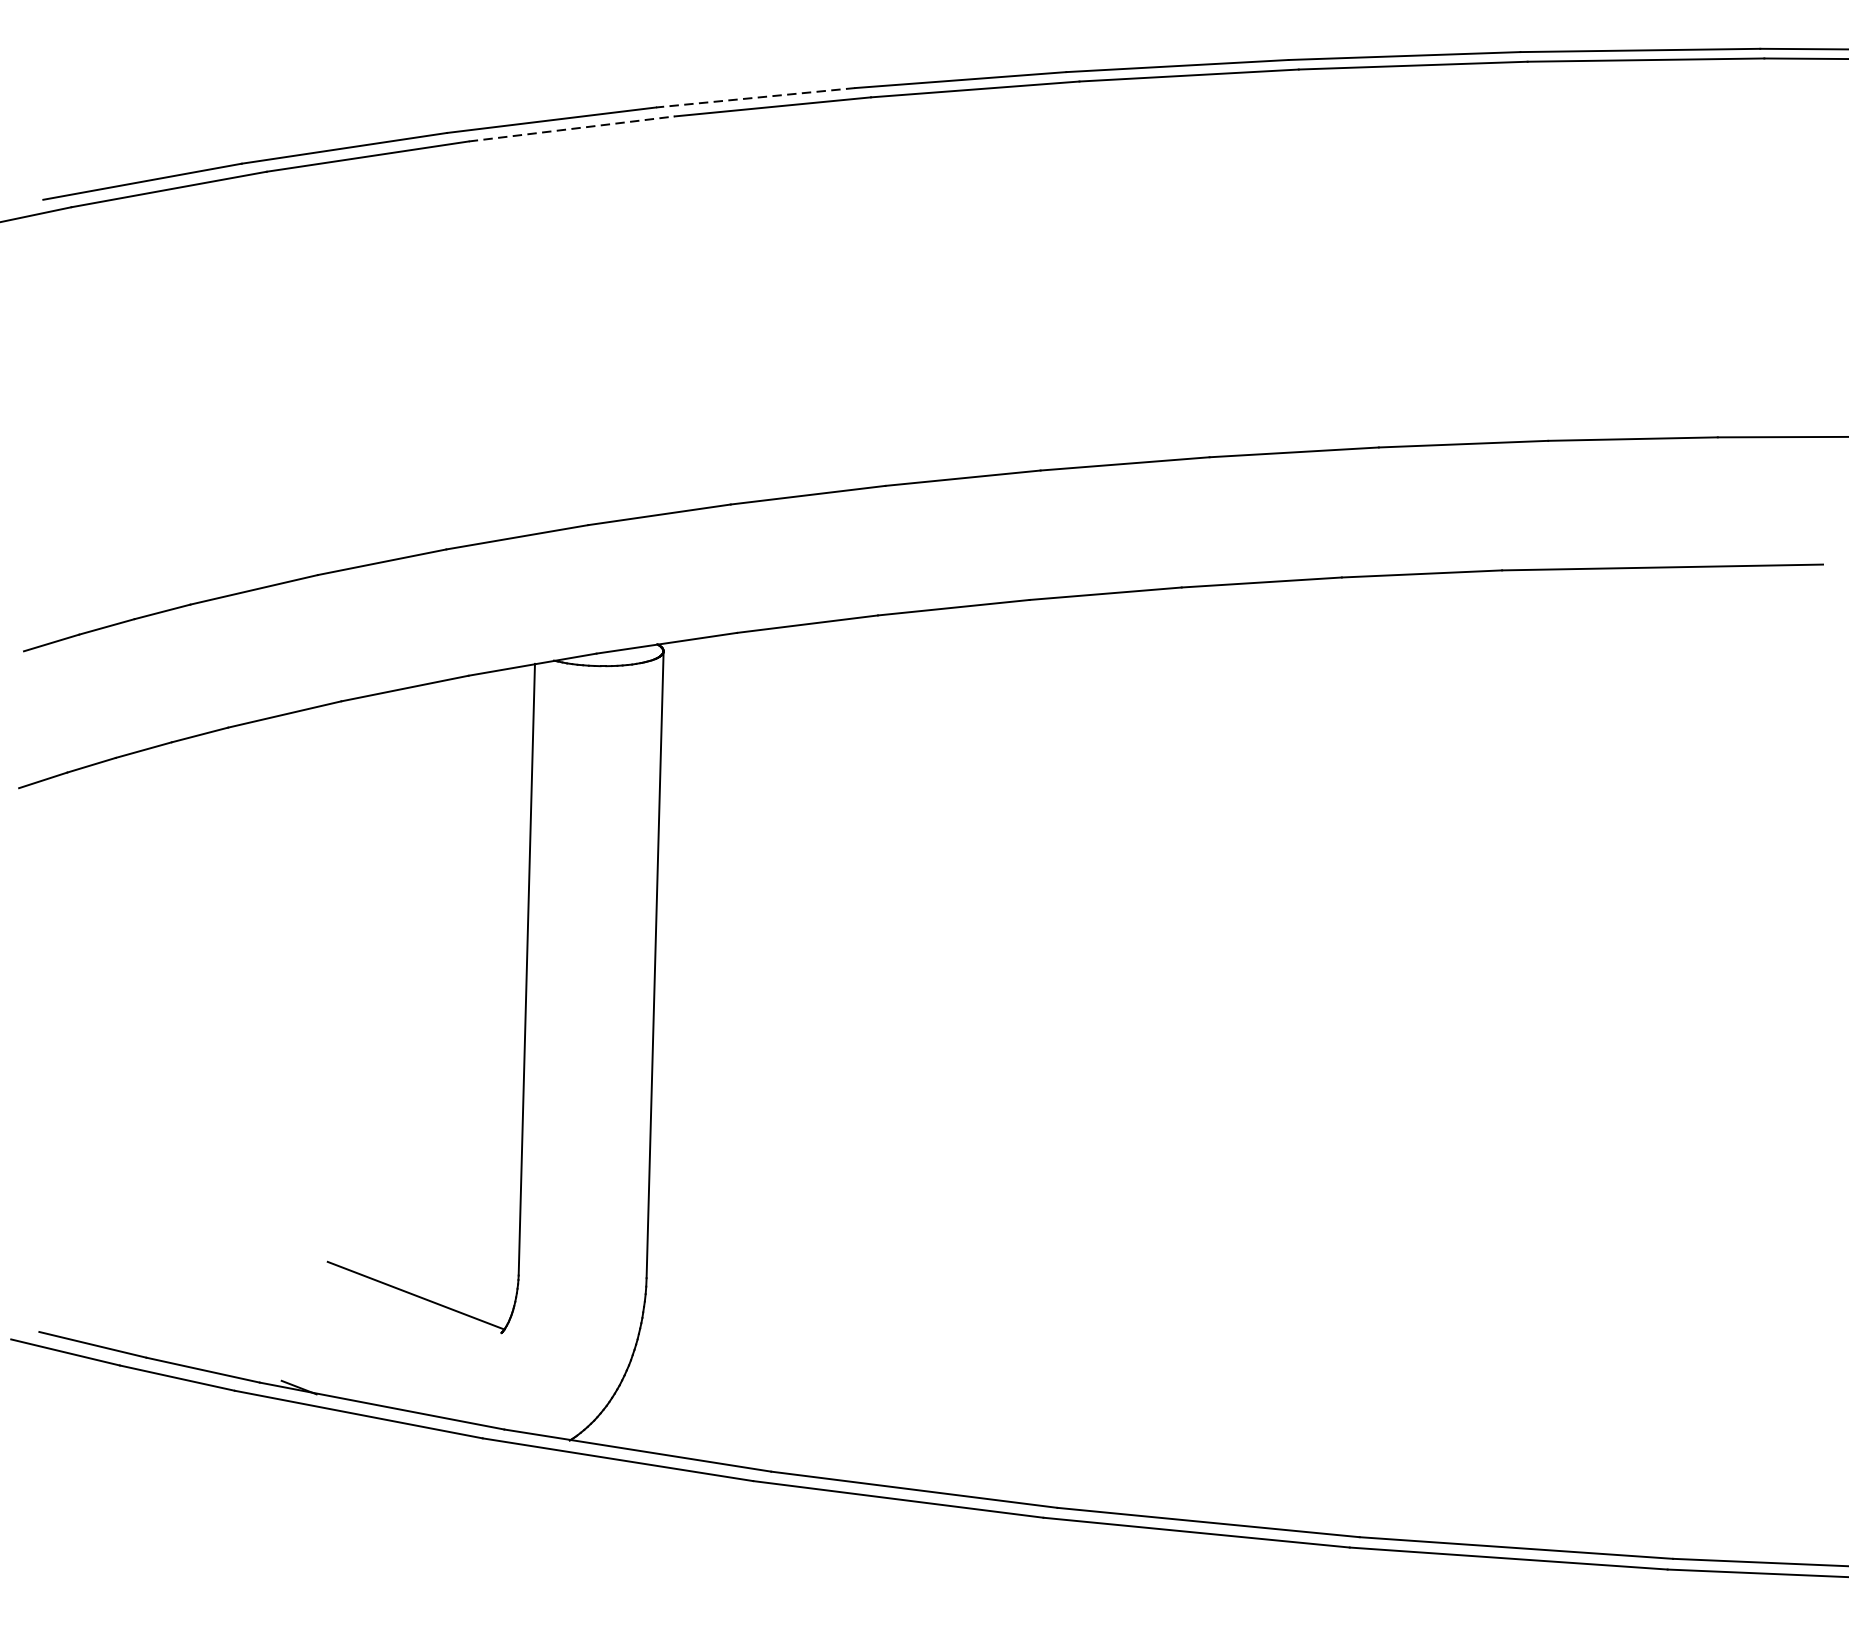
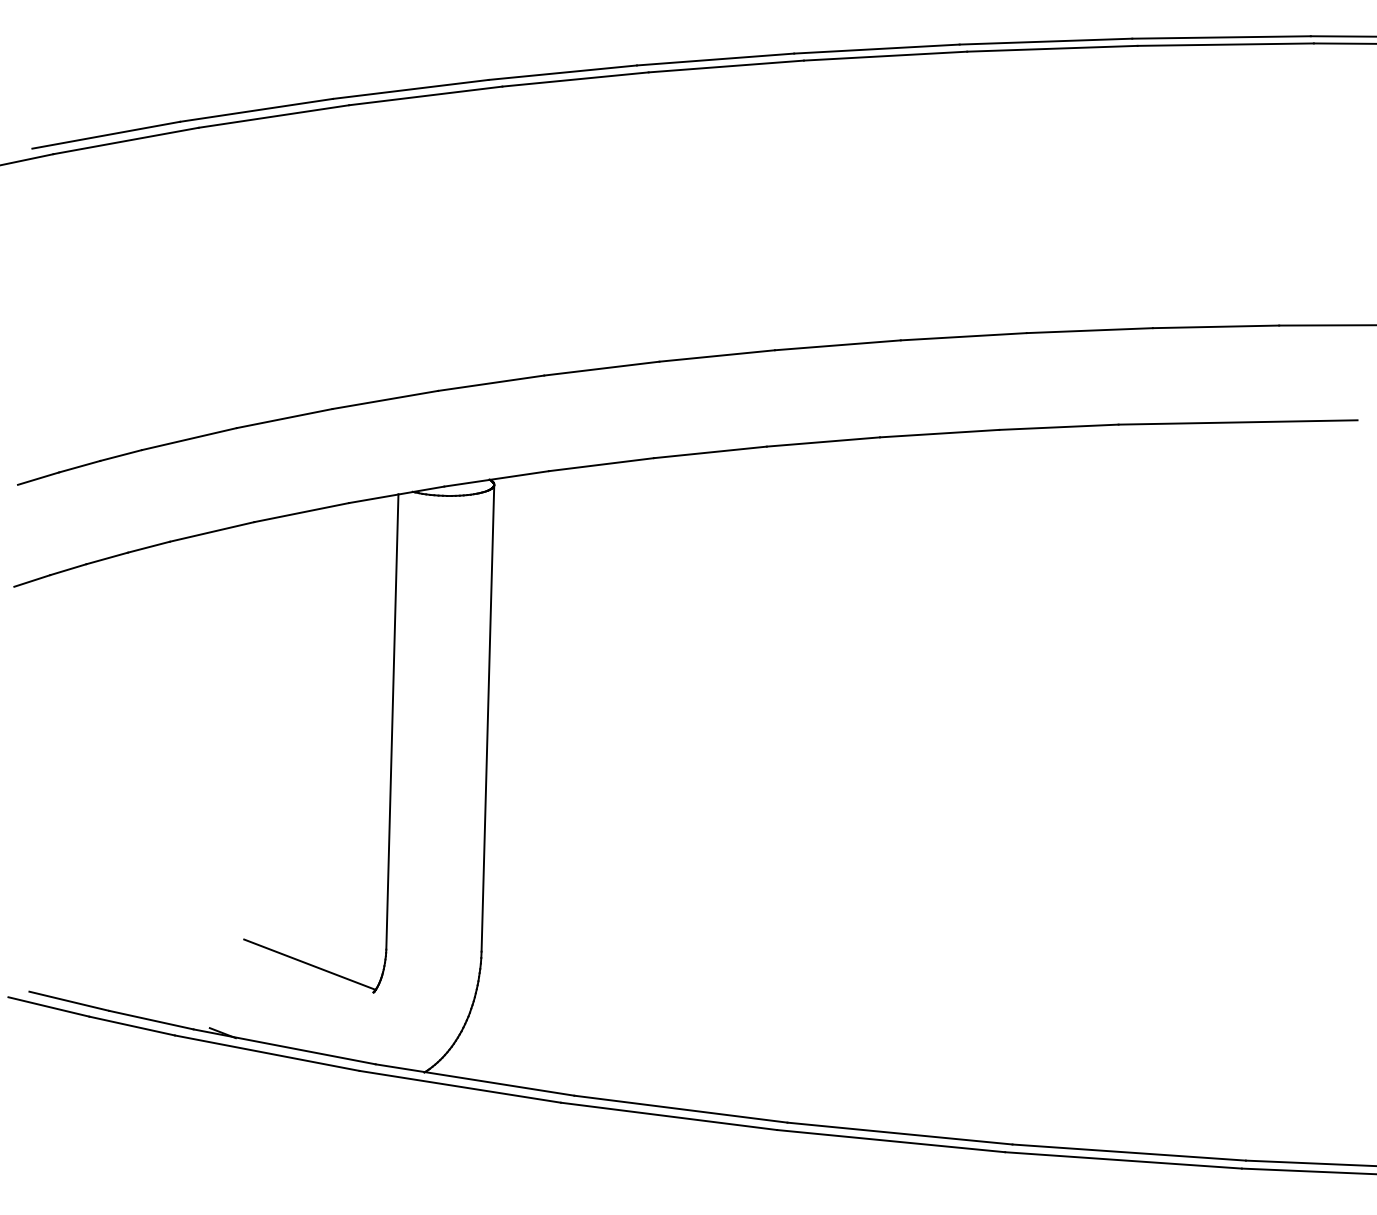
line: (755, 97) -> (562, 72), dashed -> solid
line: (572, 128) -> (426, 95), dashed -> solid

